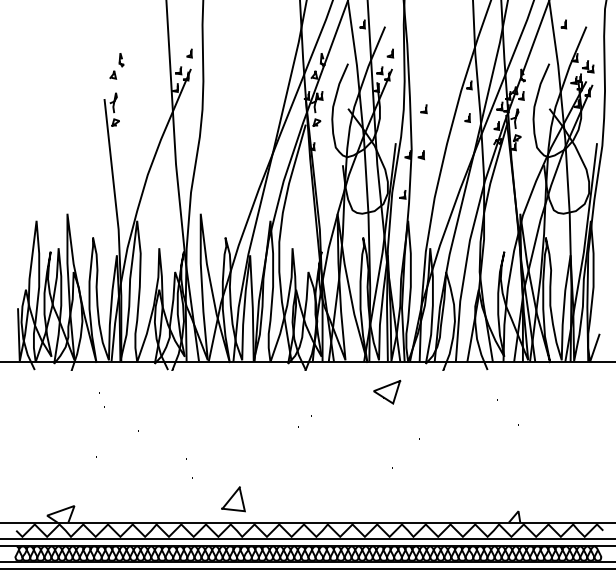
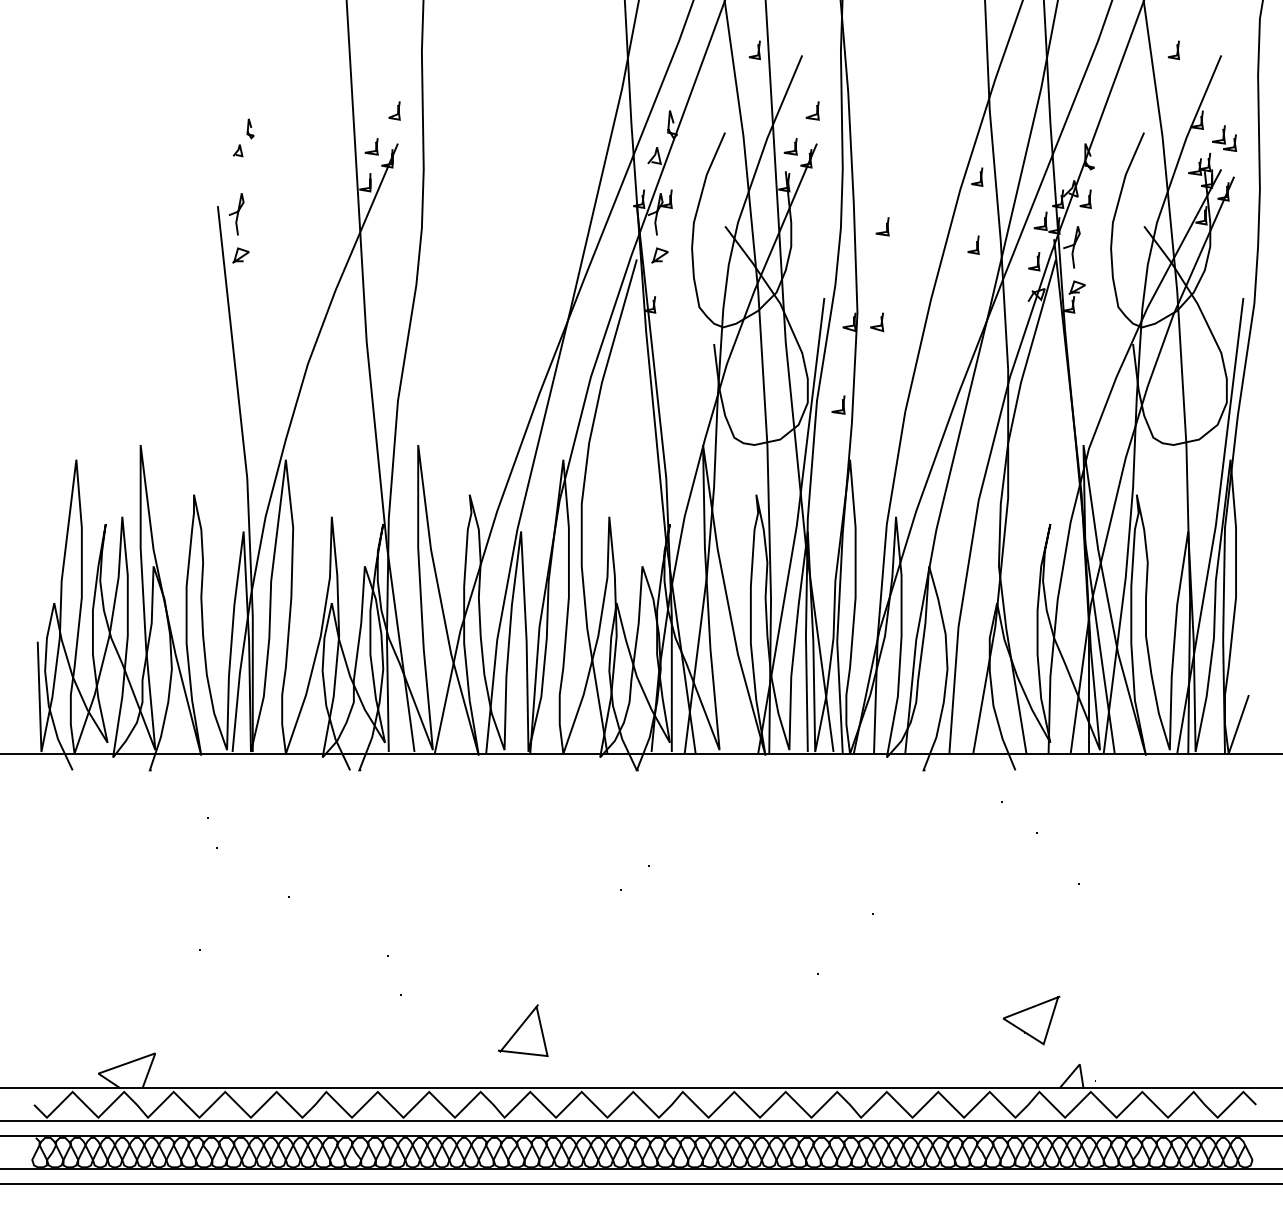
part: (116, 66) -> (242, 138), size x0.7
part: (387, 391) -> (1031, 1019), moved
part: (233, 499) -> (523, 1031), moved

